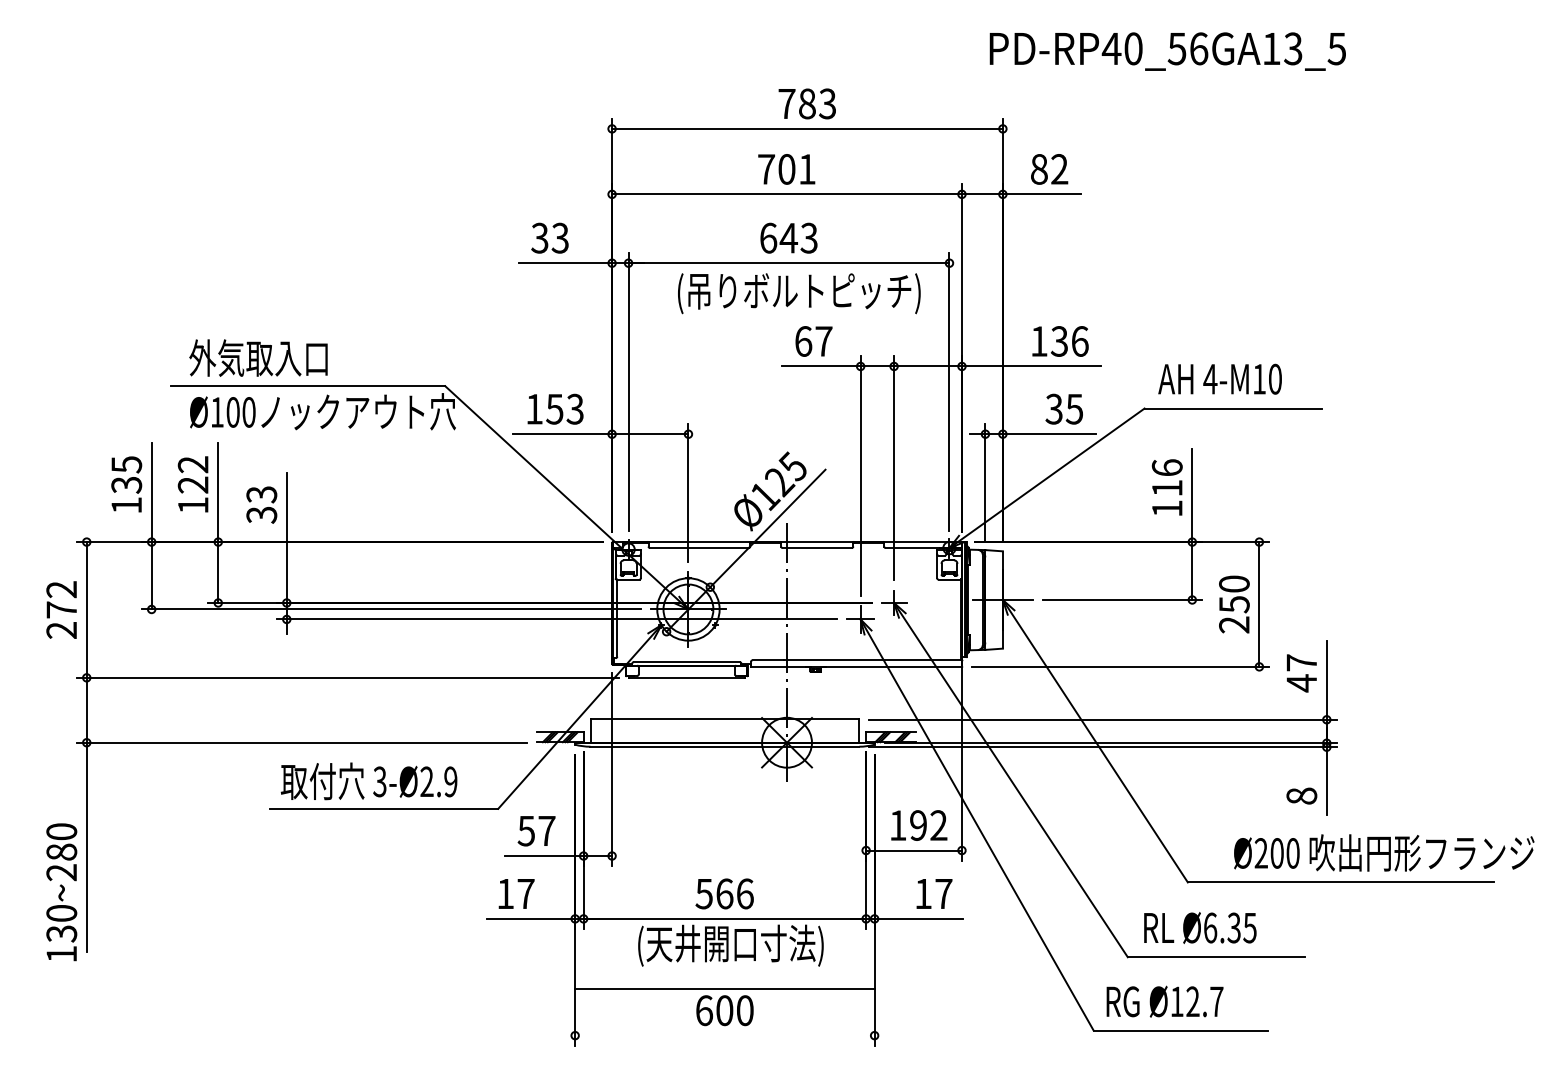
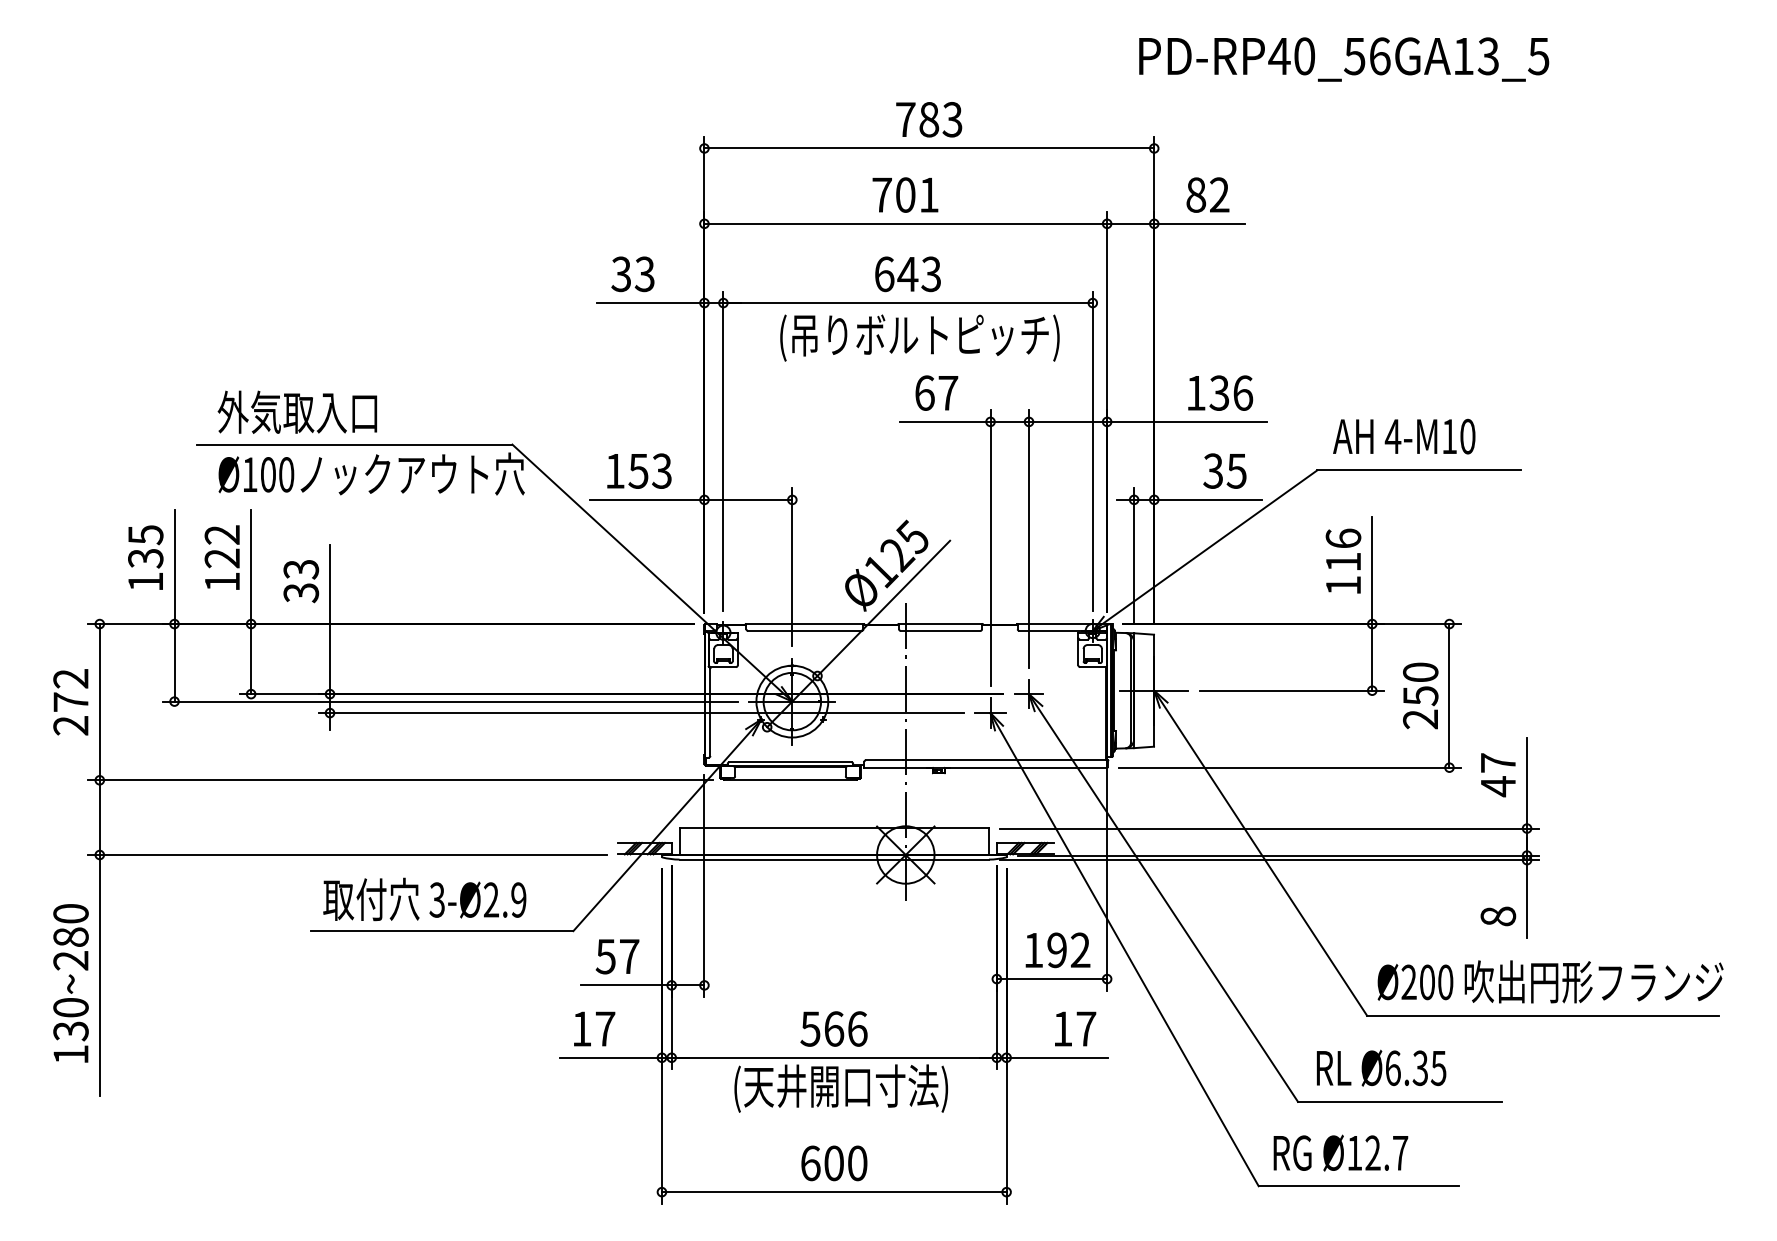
text: (1384, 852) -> (1550, 981), moved
text: (61, 892) -> (70, 983), moved
line: (724, 988) -> (833, 1191), moved

